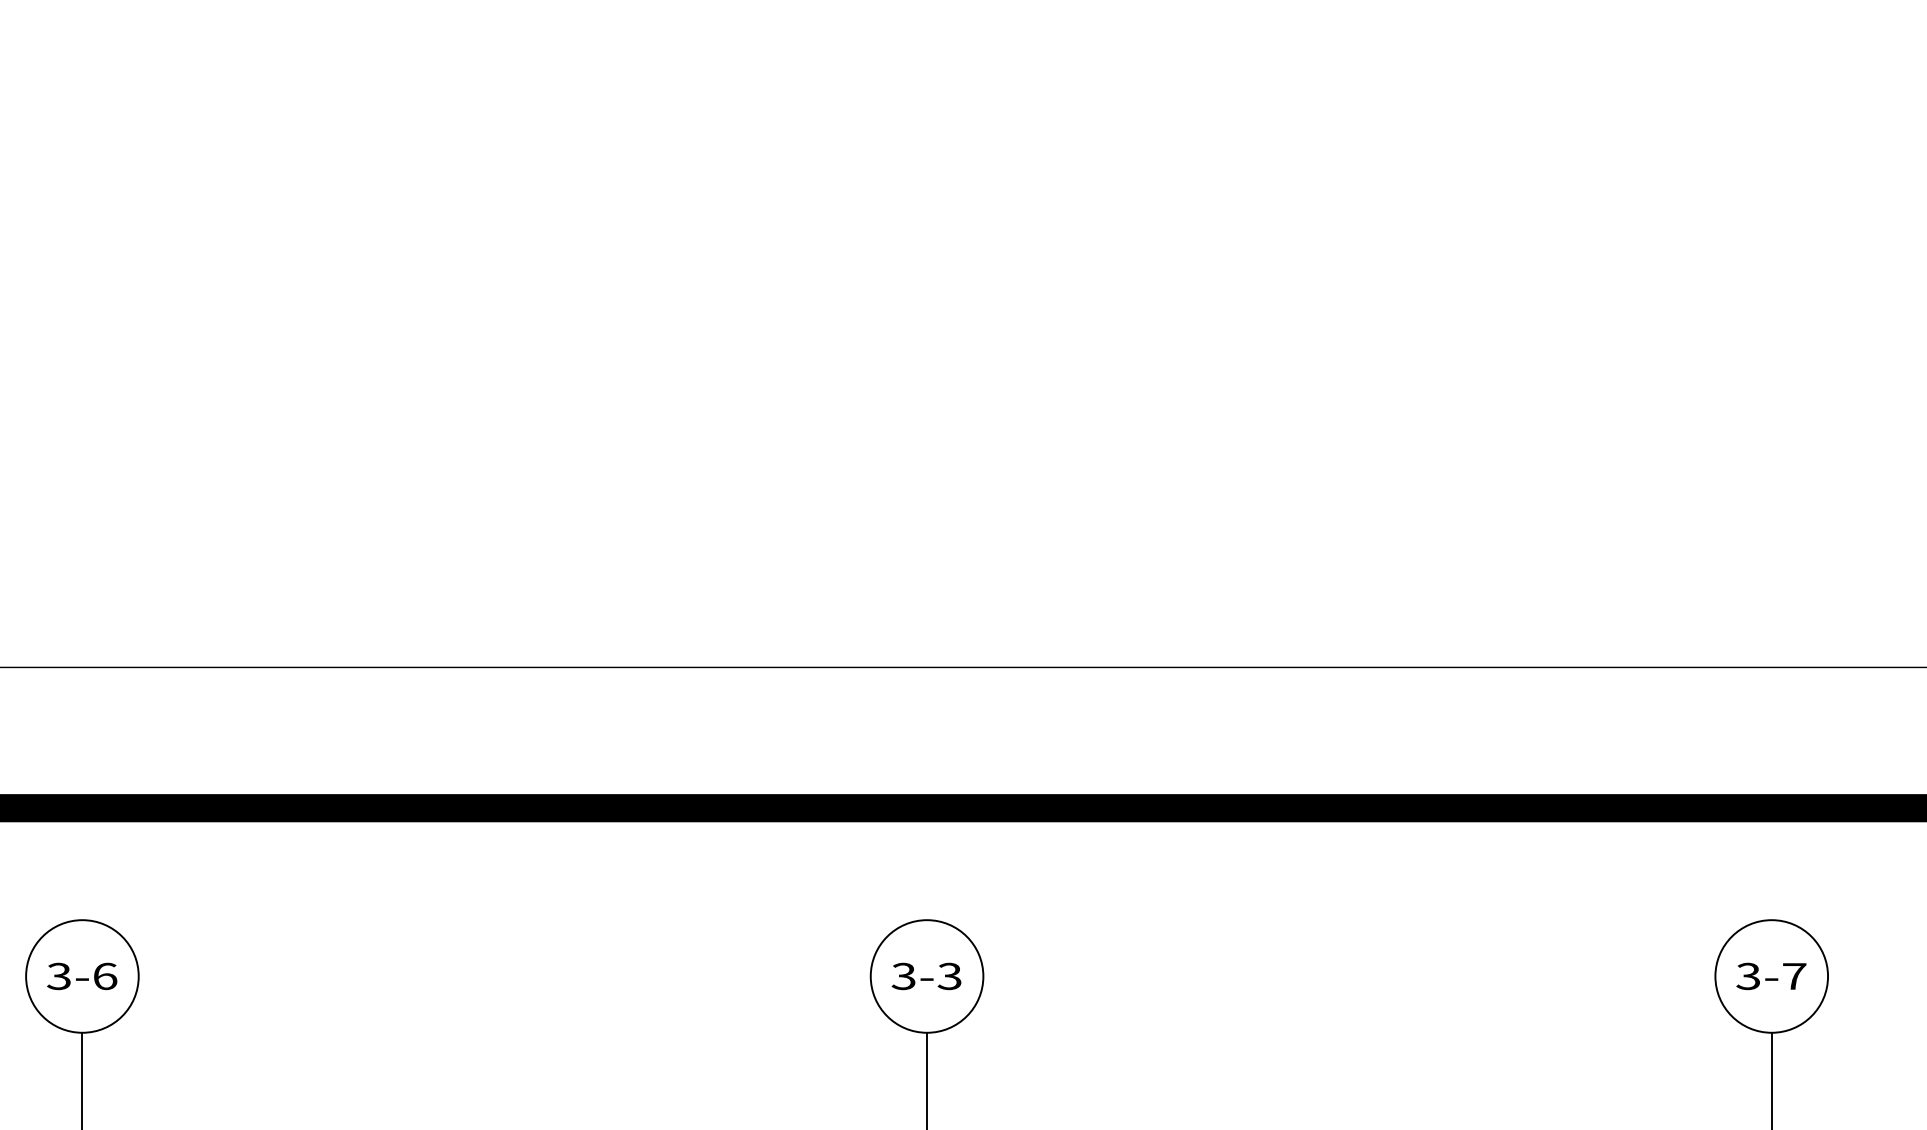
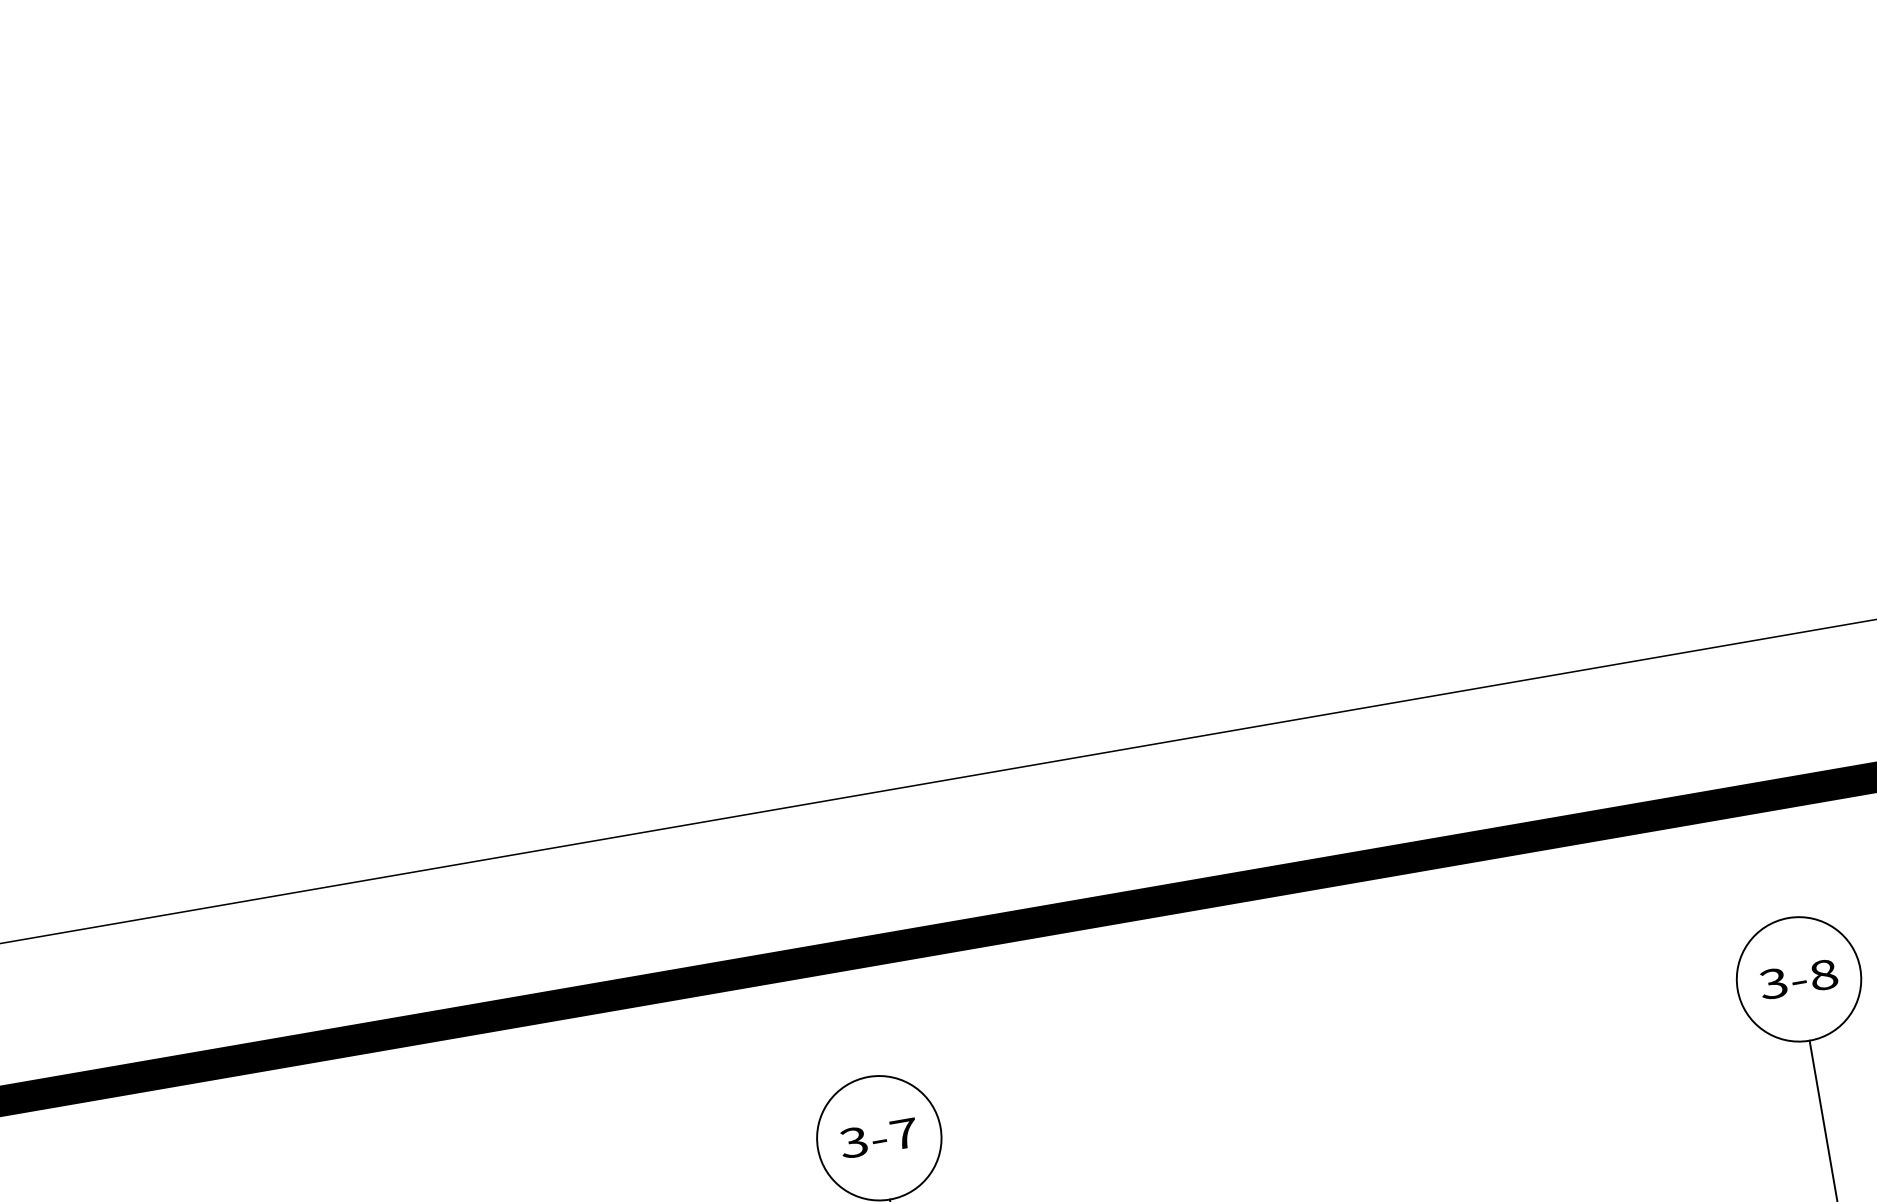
text: (949, 976) -> (903, 1134), 3-3 -> 3-7
text: (1794, 976) -> (1823, 975), 3-7 -> 3-8

